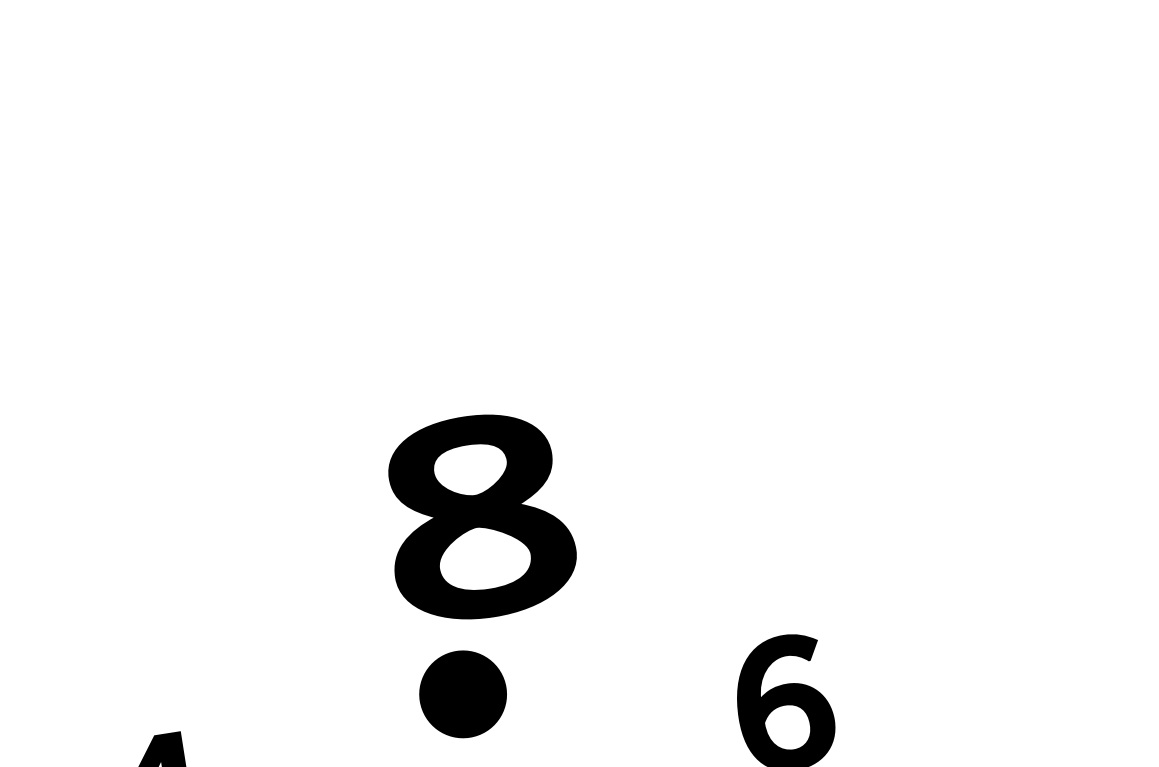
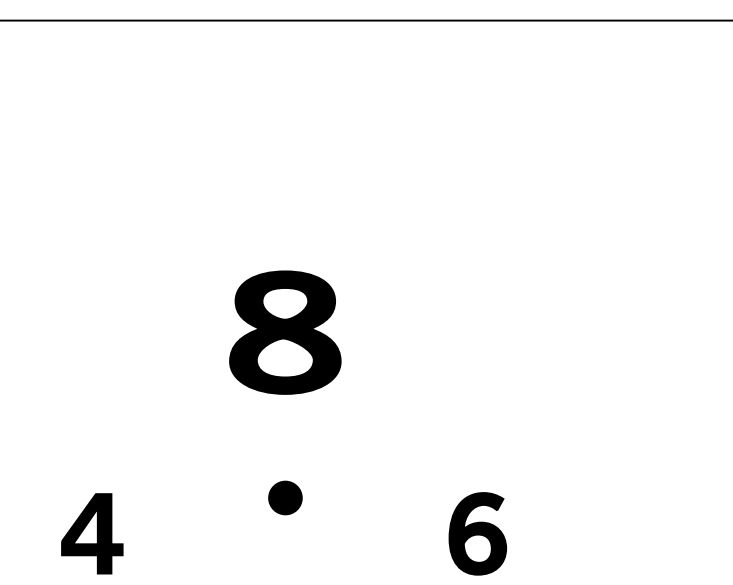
part: (478, 516) -> (285, 332), moved
part: (463, 693) -> (285, 497), size x0.62

